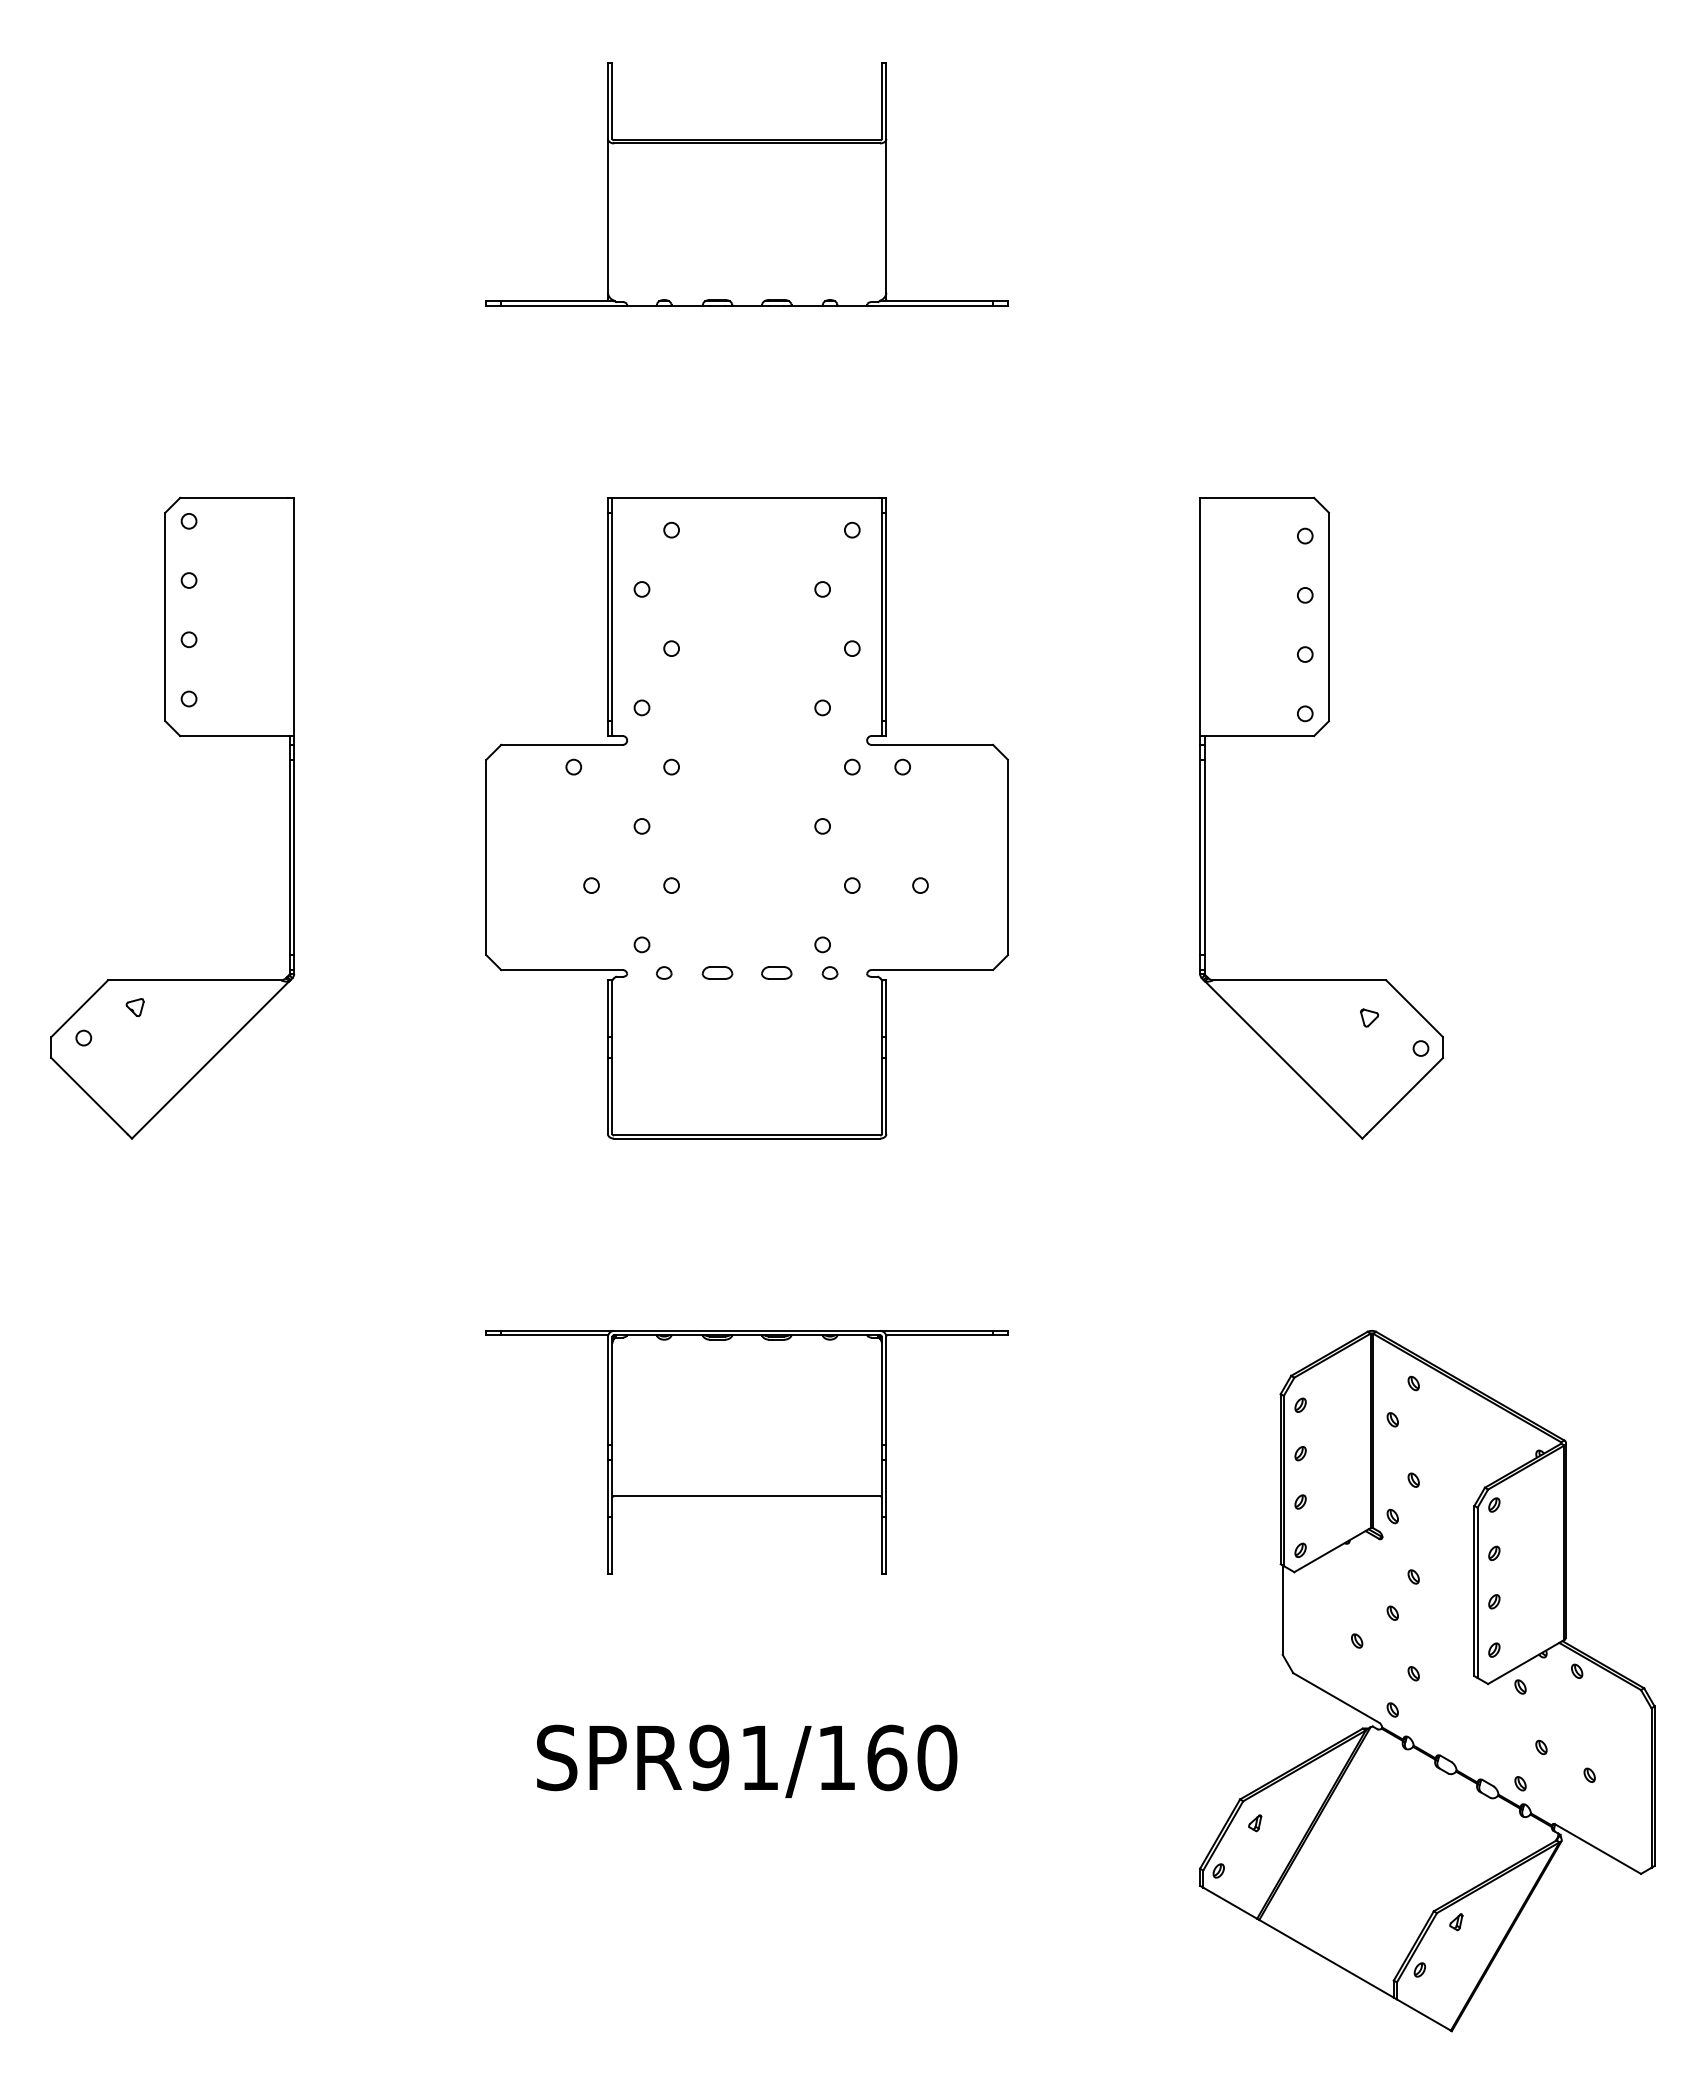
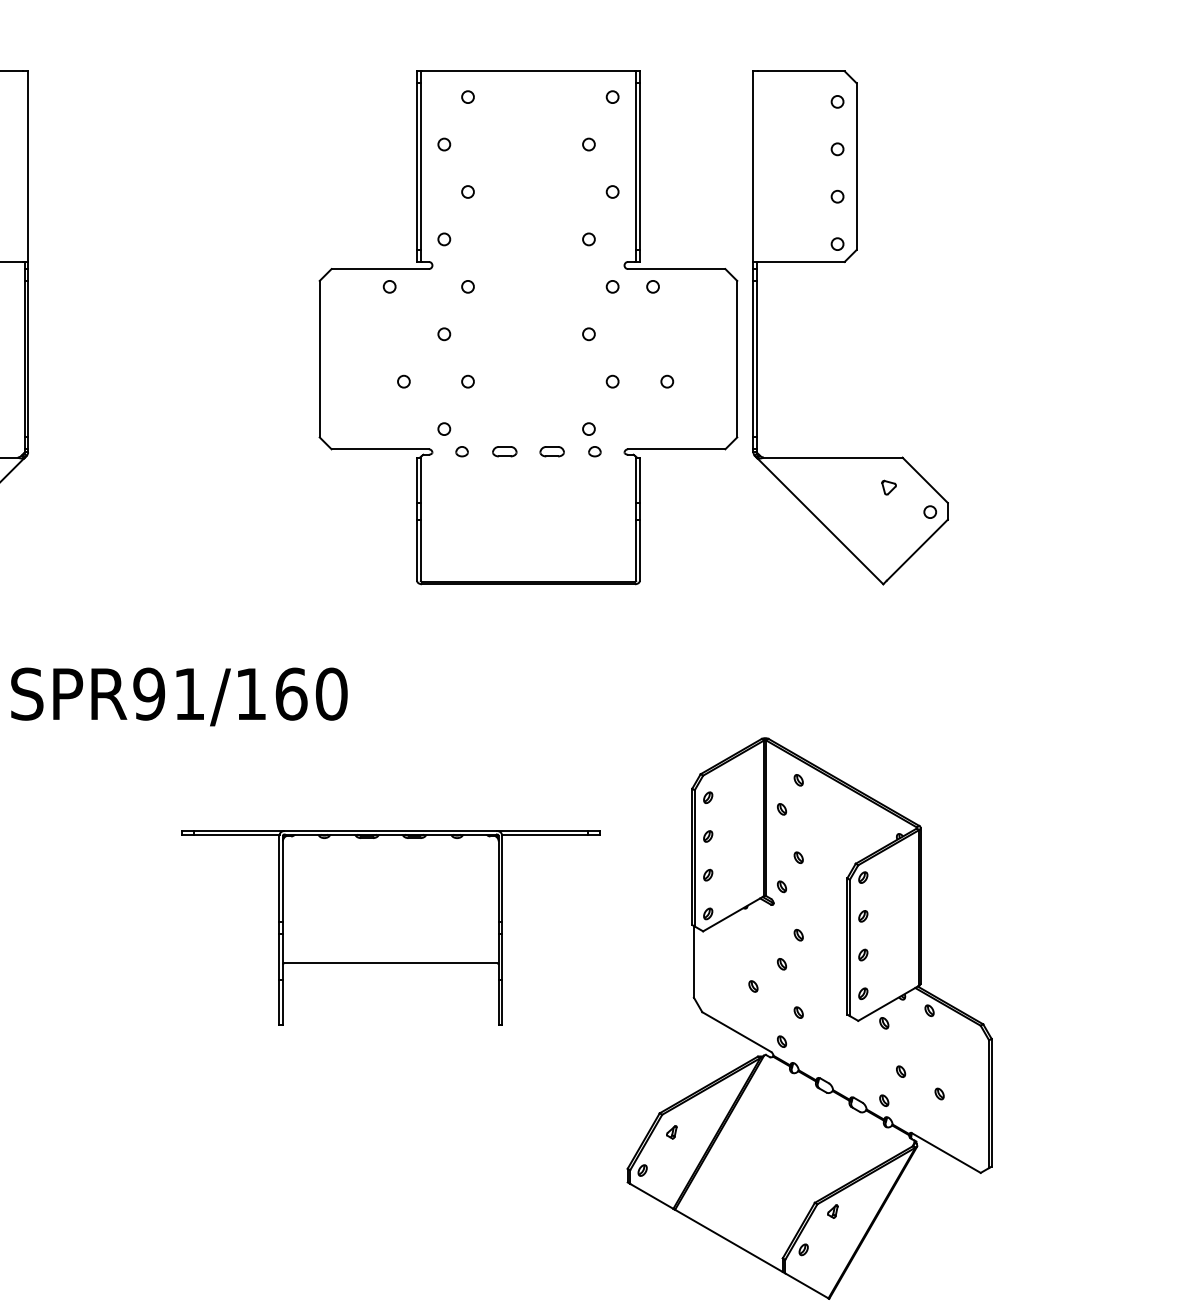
part: (746, 818) -> (527, 327), moved
part: (746, 1452) -> (390, 928), moved
part: (1427, 1681) -> (809, 1018), moved
text: (747, 1761) -> (179, 697), moved

